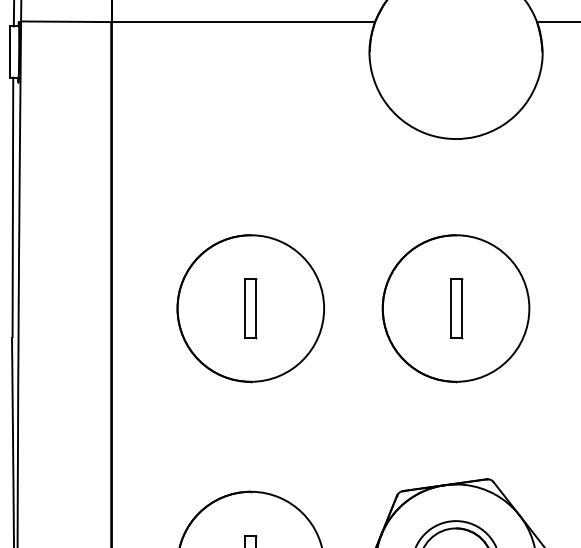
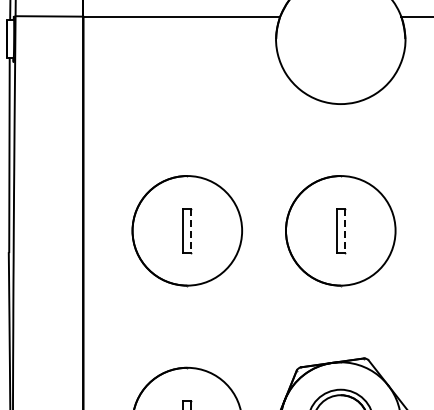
line: (256, 308) -> (191, 230), solid -> dashed
line: (461, 308) -> (344, 230), solid -> dashed

